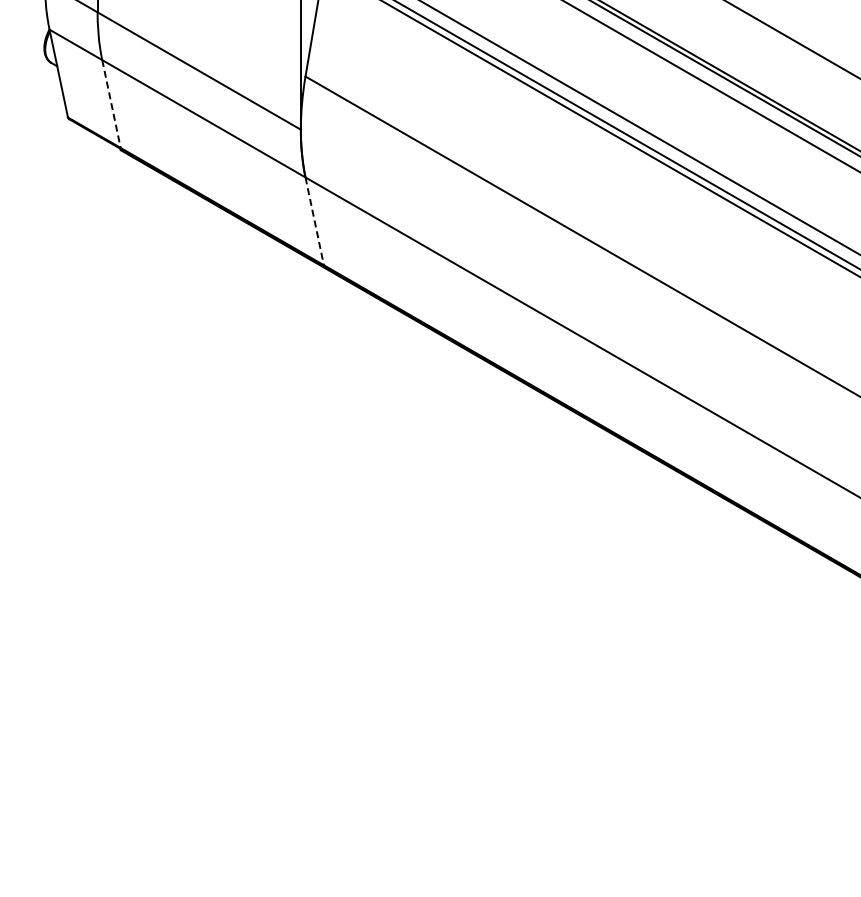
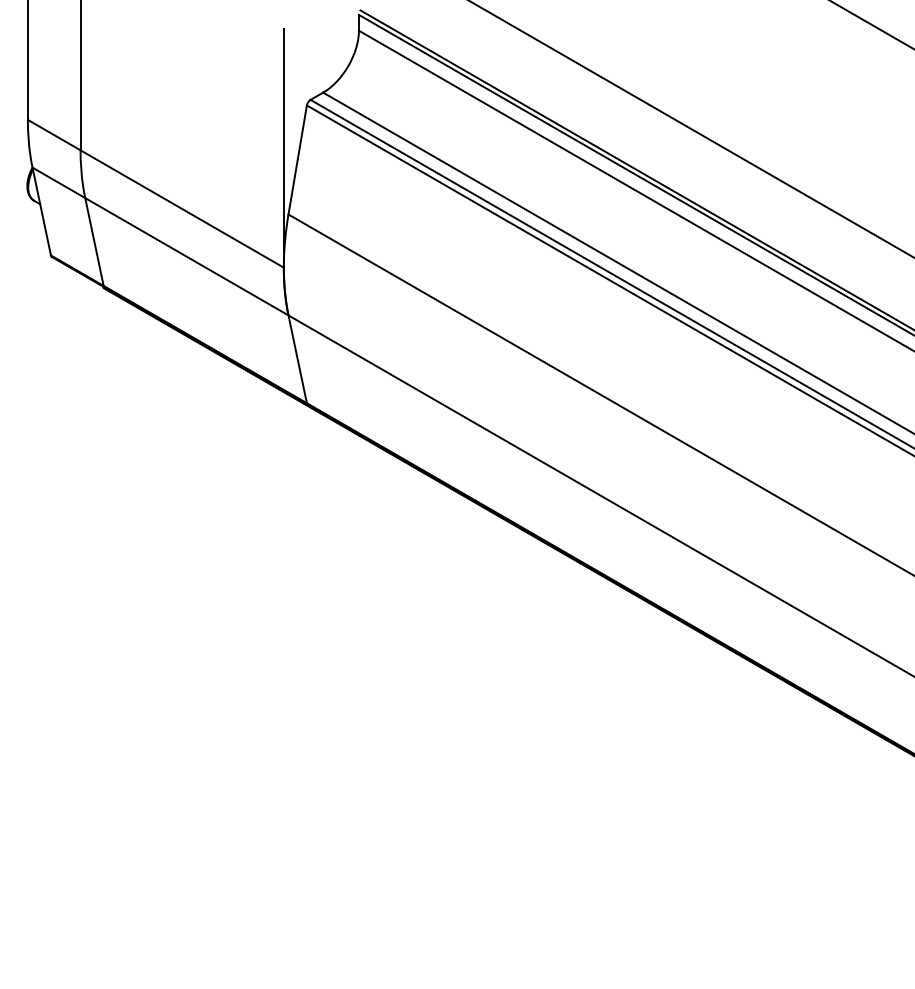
line: (111, 103) -> (94, 241), dashed -> solid
line: (314, 221) -> (297, 359), dashed -> solid

